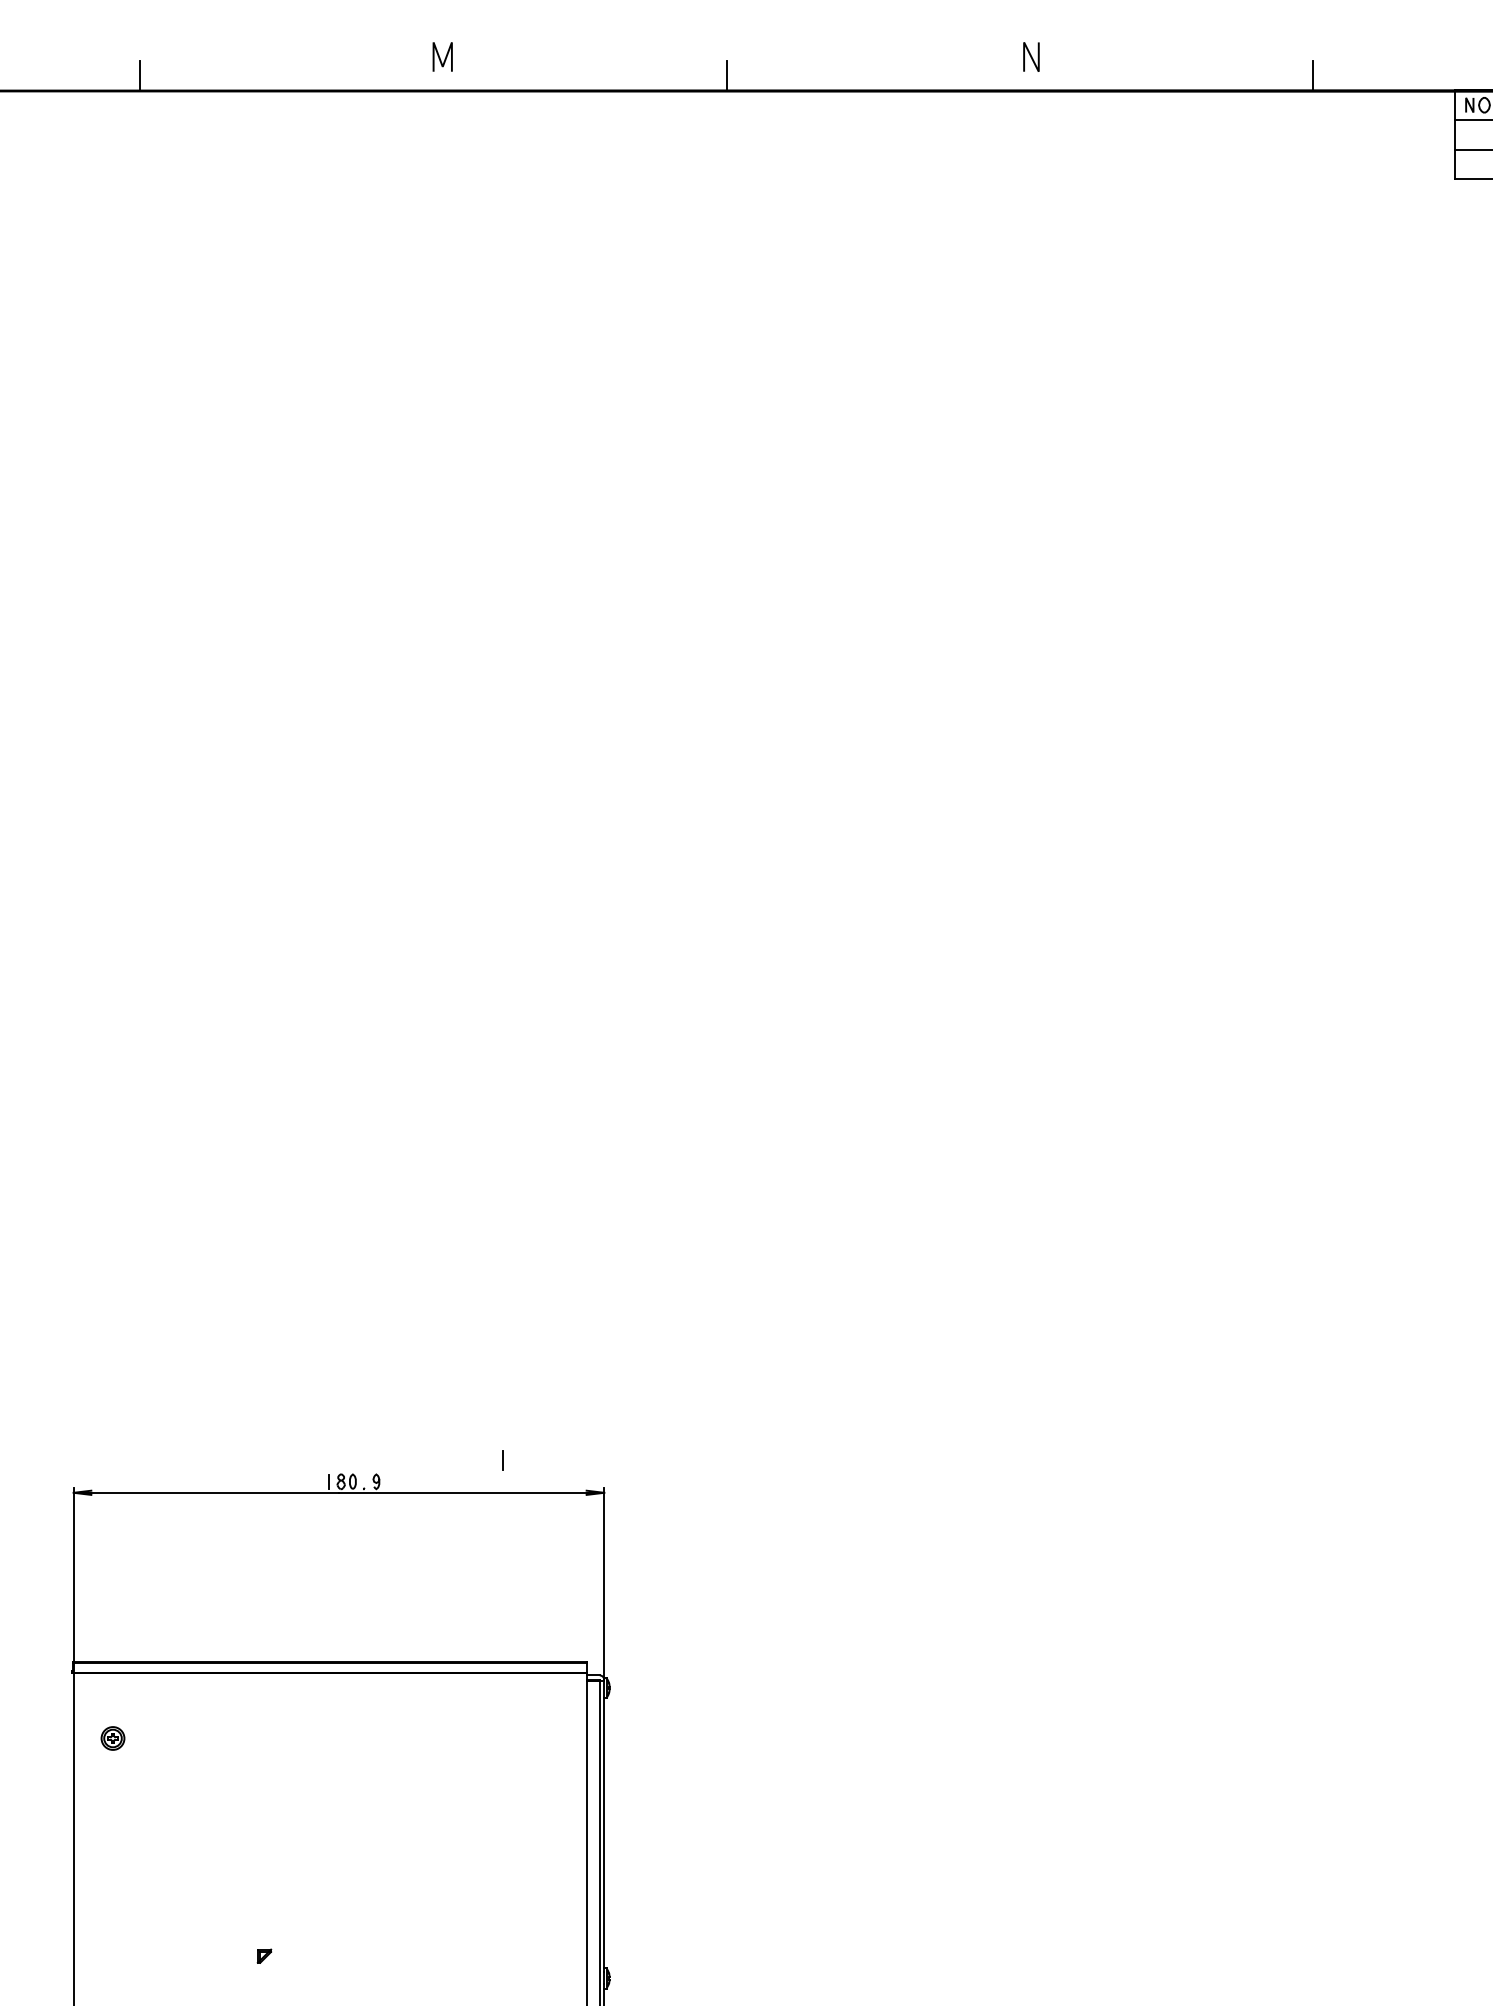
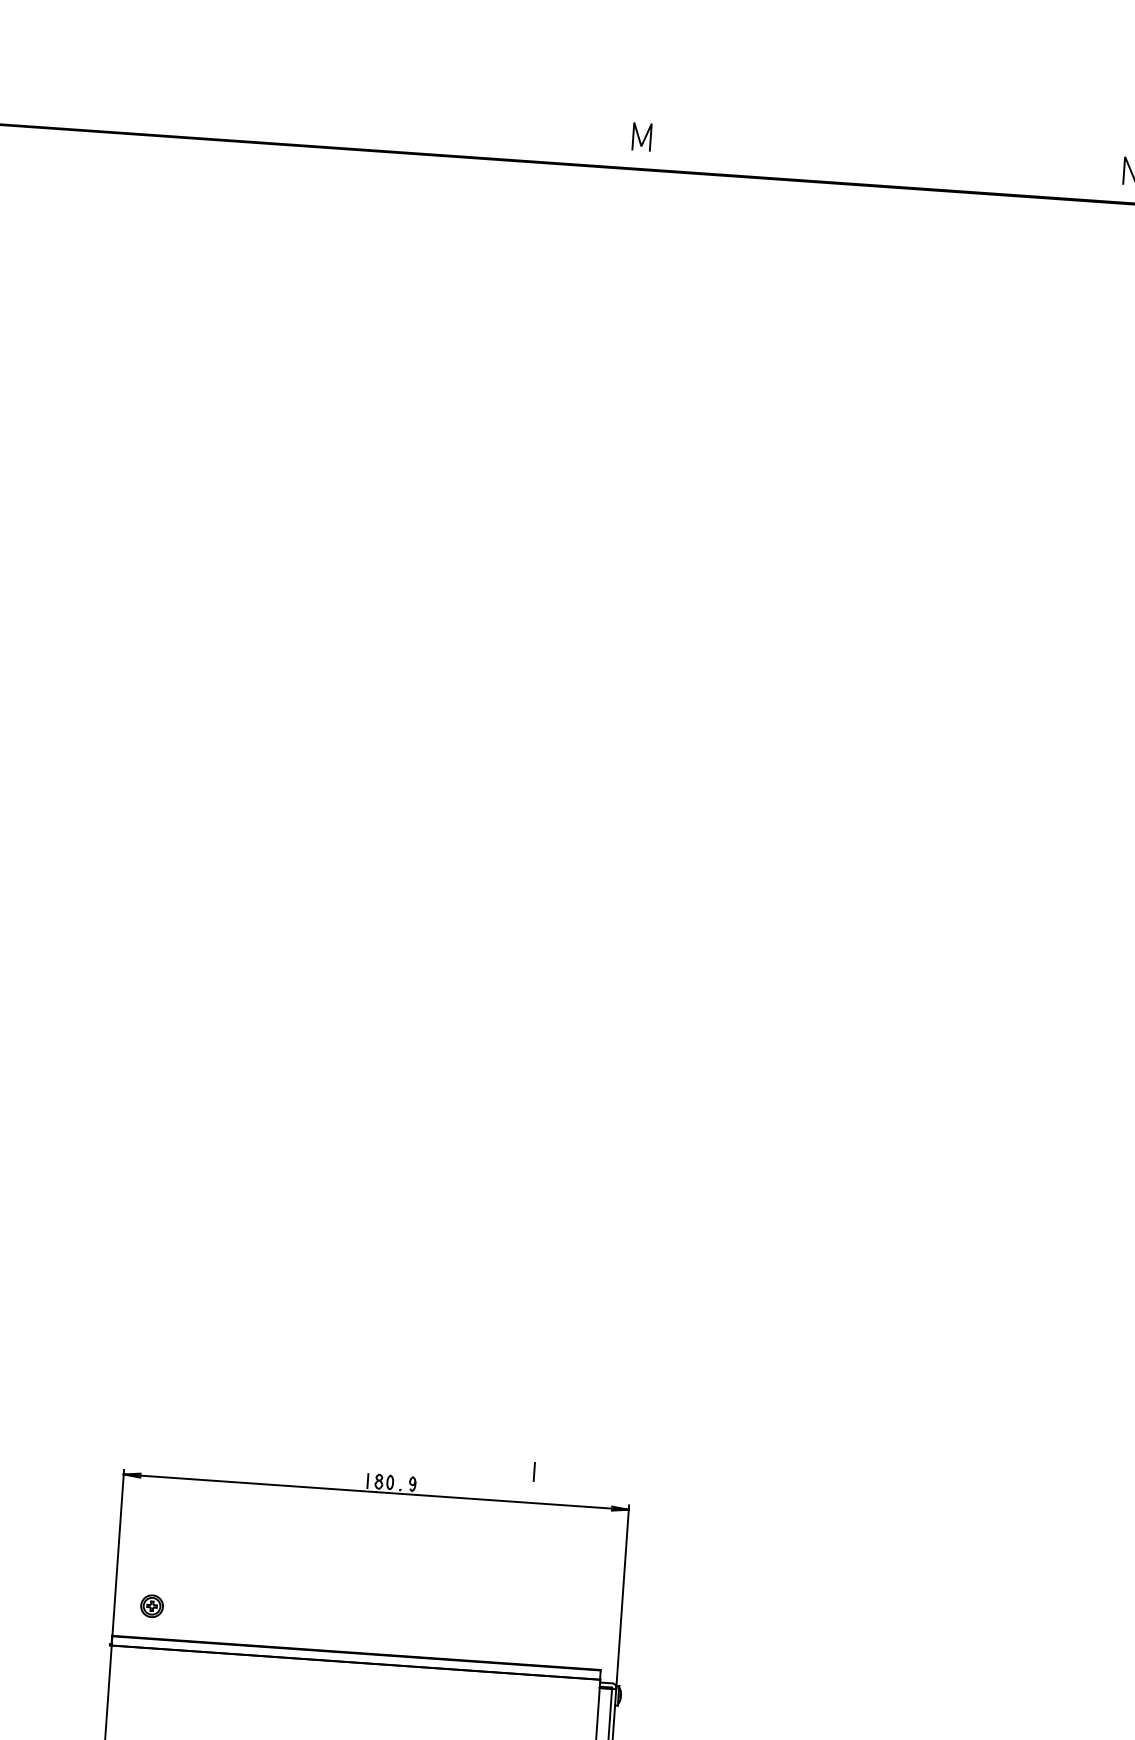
line: (440, 57) -> (639, 137), moved
line: (140, 75) -> (281, 129), removed
line: (726, 75) -> (839, 168), removed
part: (112, 1738) -> (151, 1606), moved

